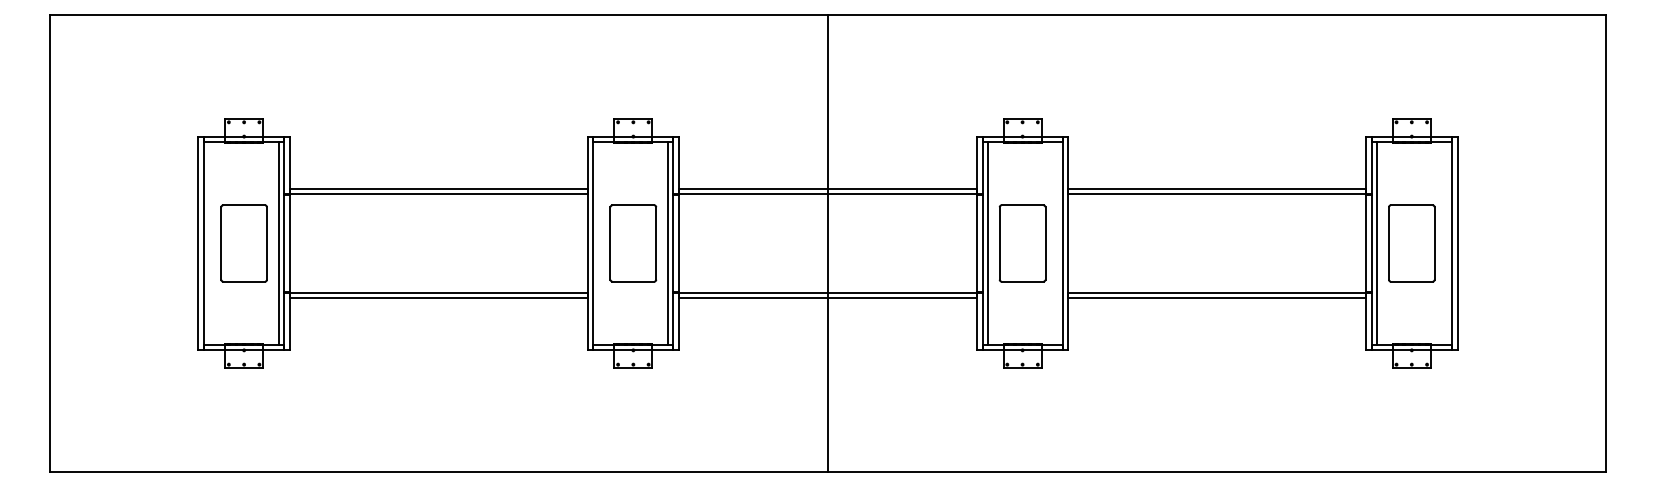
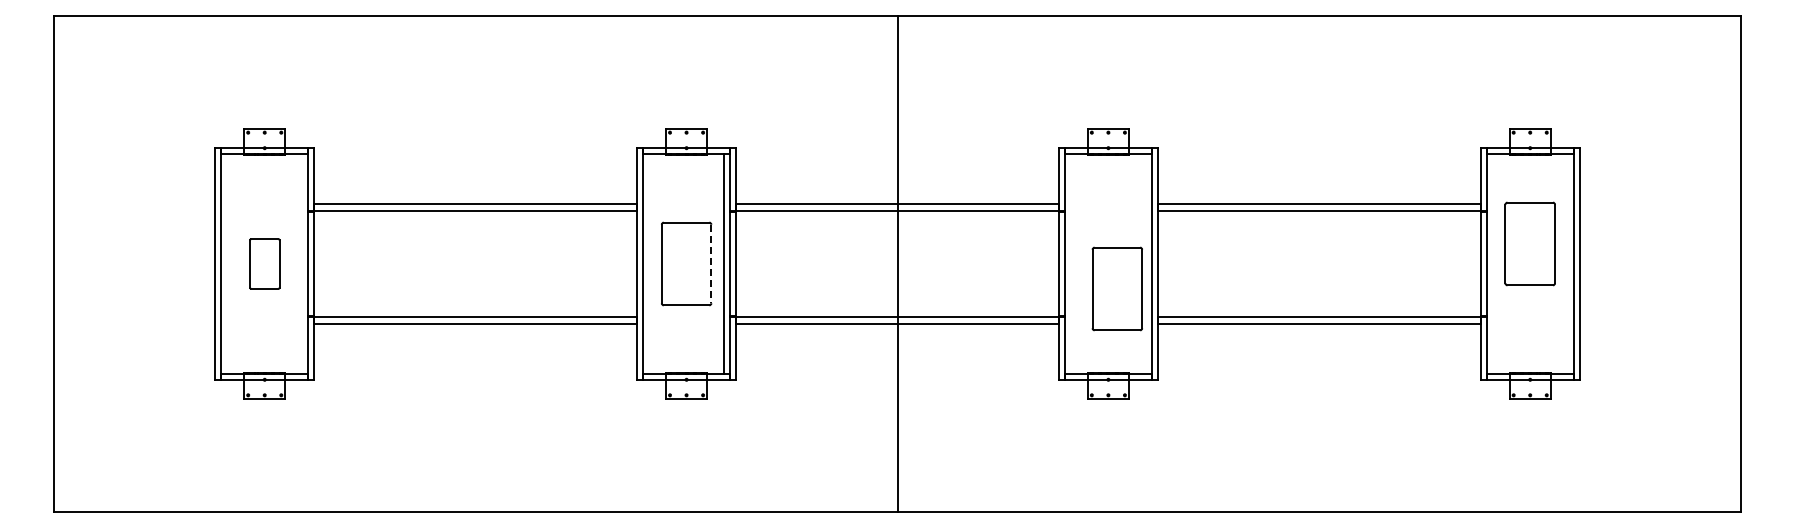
part: (243, 243) -> (264, 263), size x0.6
line: (278, 243) -> (302, 263), removed
line: (656, 243) -> (711, 264), solid -> dashed
line: (988, 243) -> (1071, 263), removed
part: (1021, 243) -> (1116, 288), moved
line: (1377, 243) -> (1492, 263), removed
part: (1411, 243) -> (1529, 243), moved

